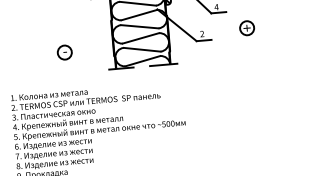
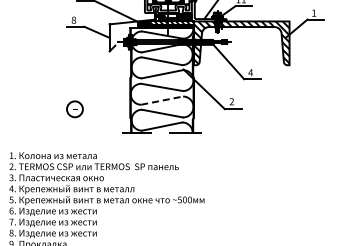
part: (246, 28) -> (282, 99), removed
line: (141, 38) -> (162, 100), solid -> dashed

